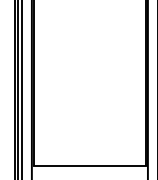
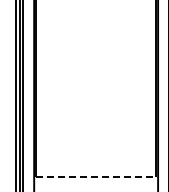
line: (90, 166) -> (96, 177), solid -> dashed

